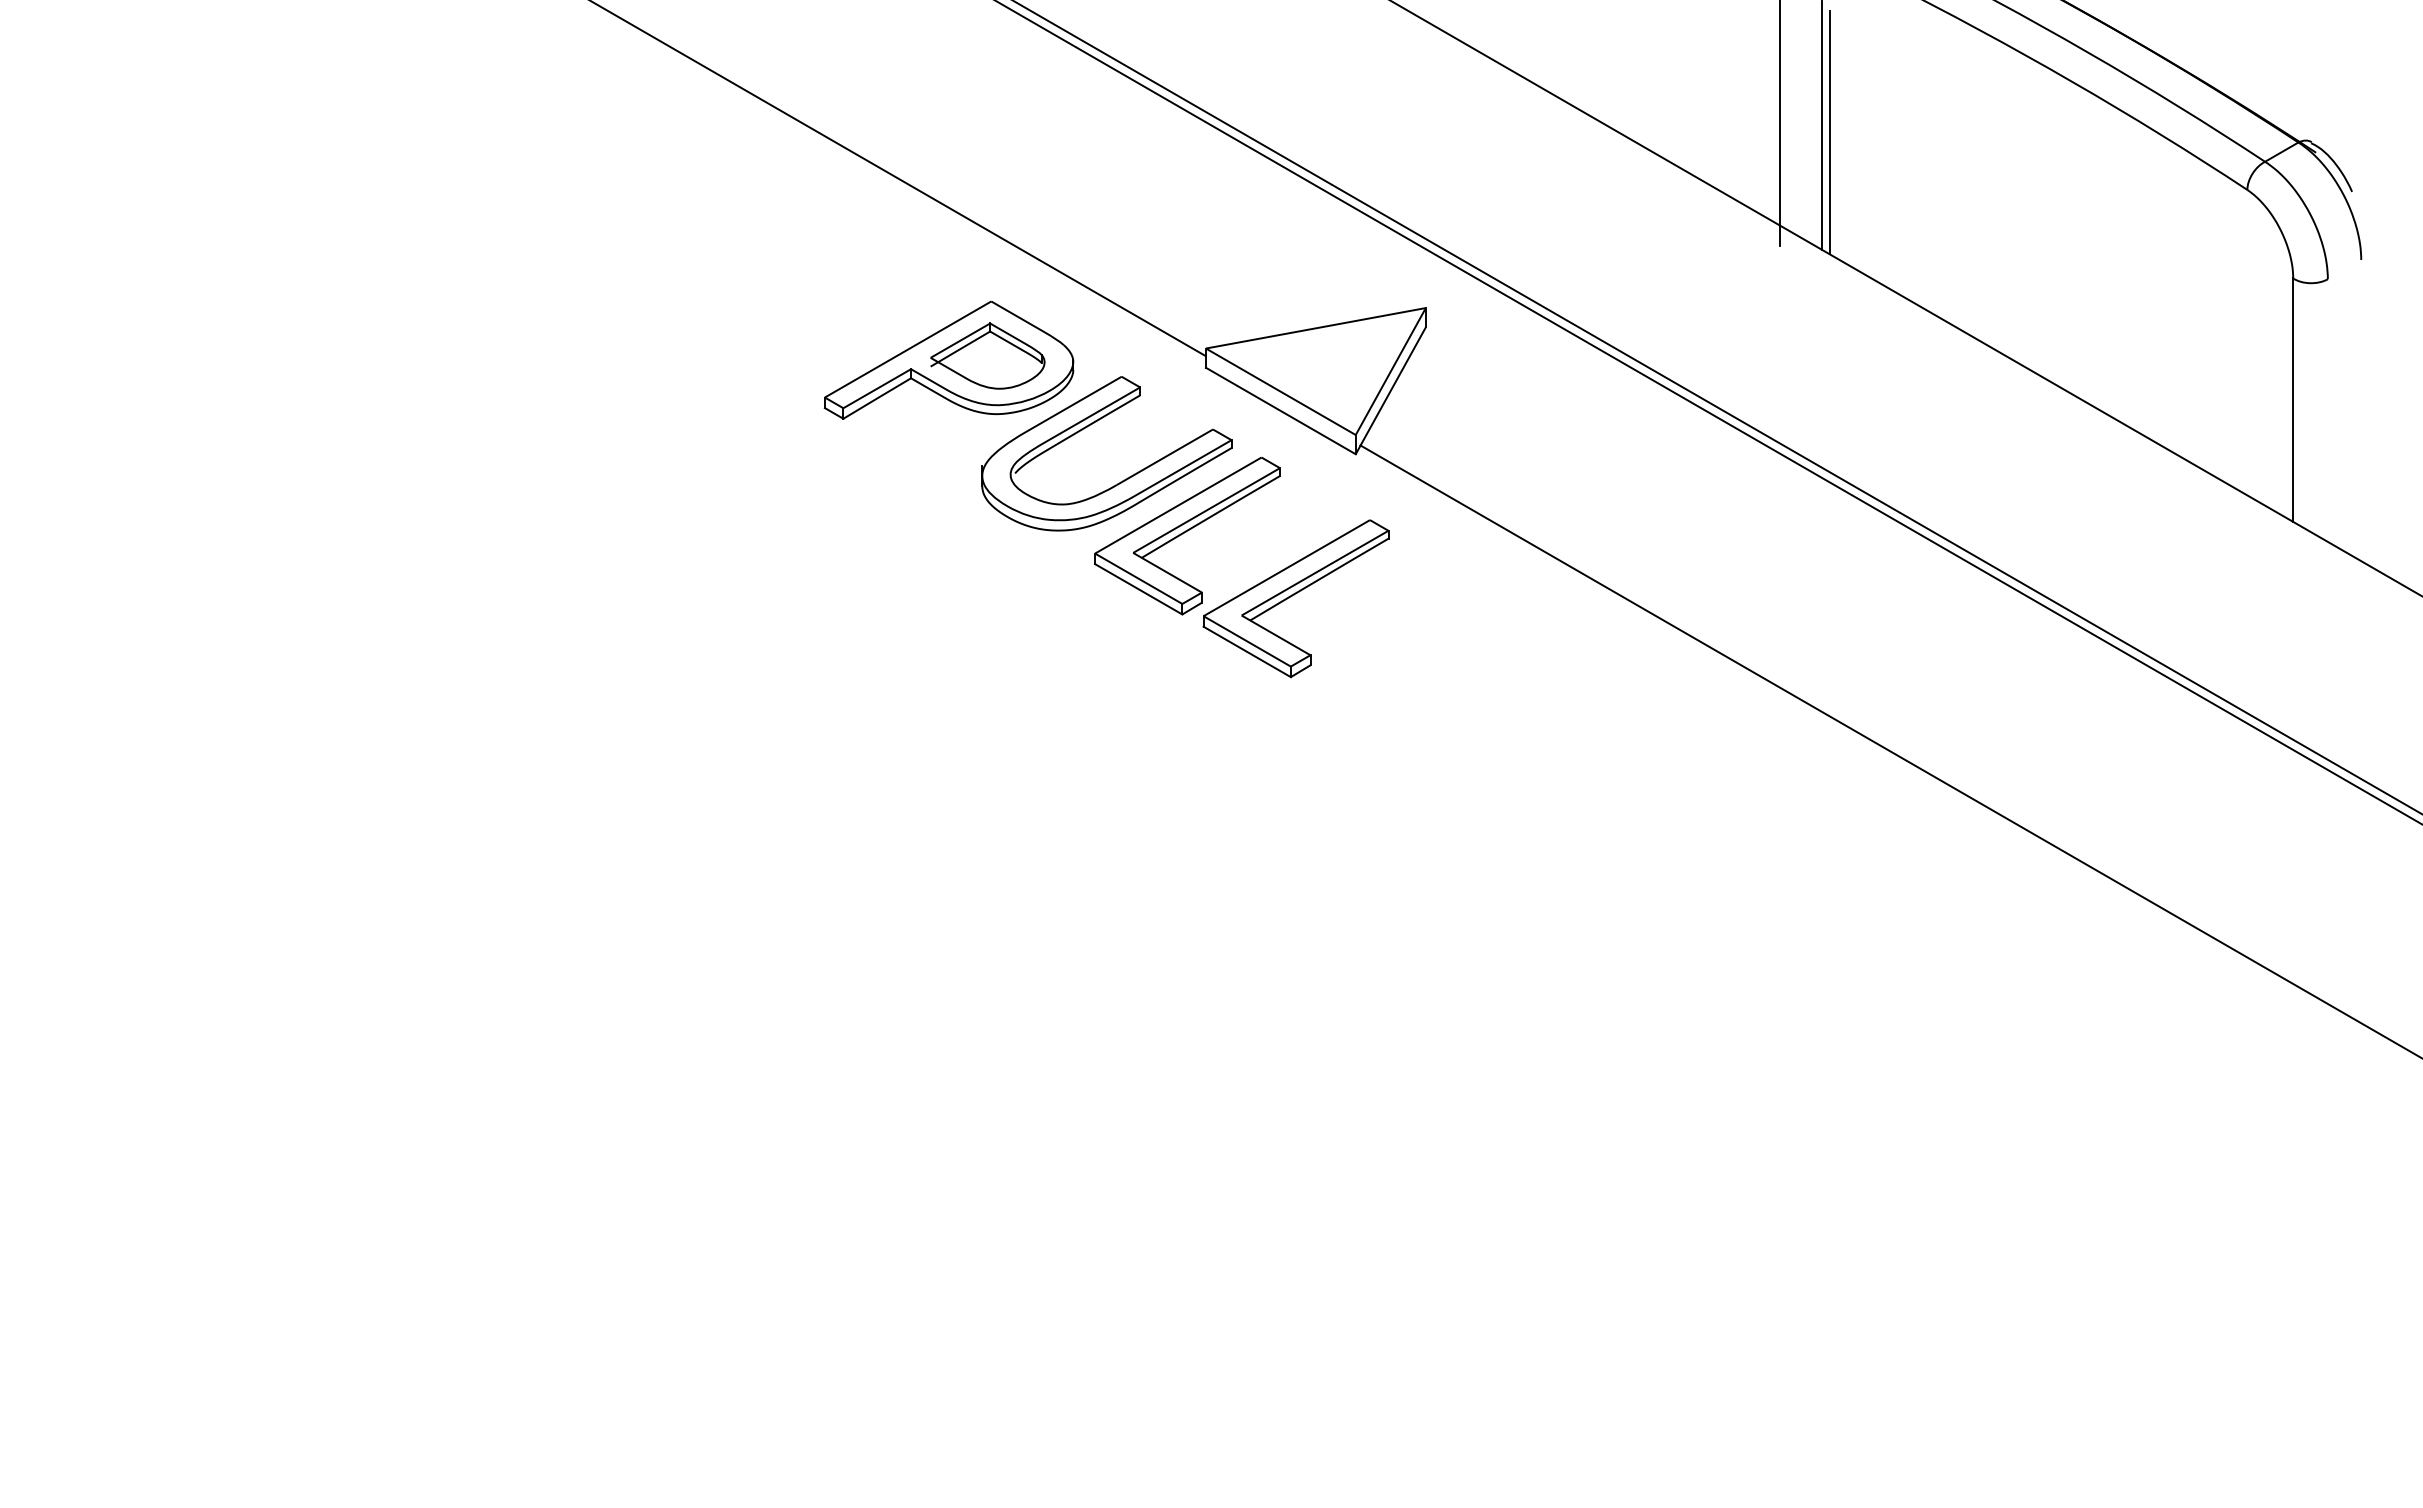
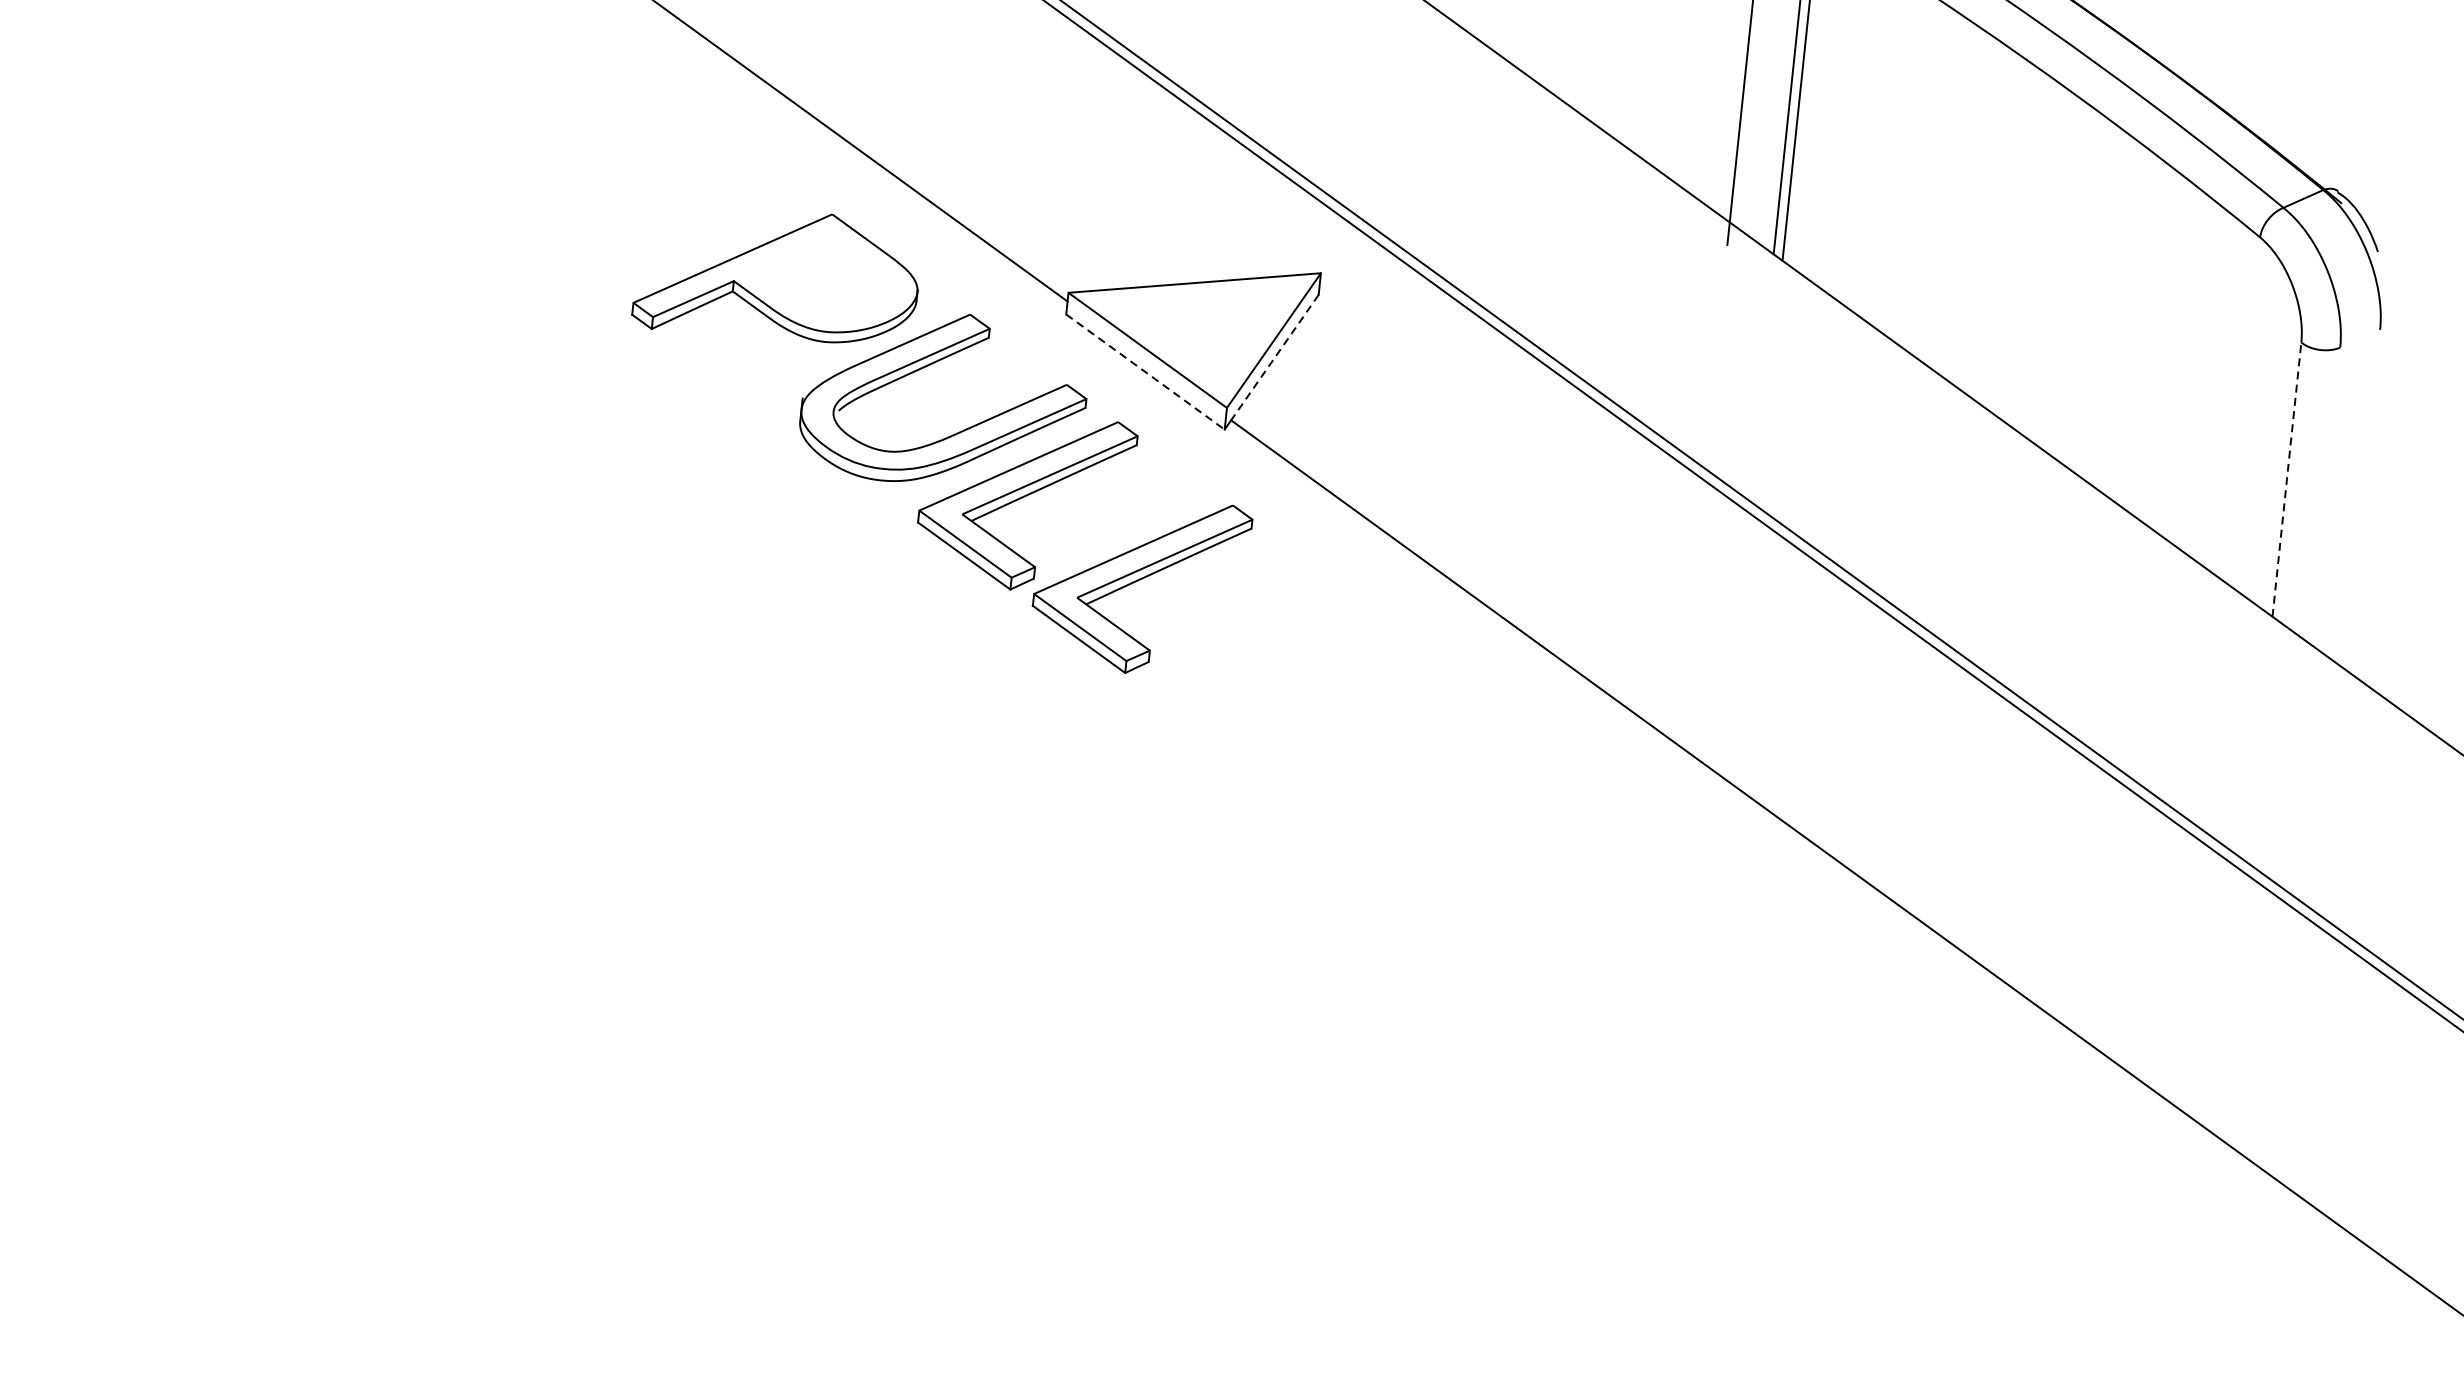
part: (987, 355) -> (821, 274), removed
line: (1393, 386) -> (1275, 357), solid -> dashed
line: (2293, 400) -> (2287, 480), solid -> dashed
line: (1281, 411) -> (1146, 372), solid -> dashed

